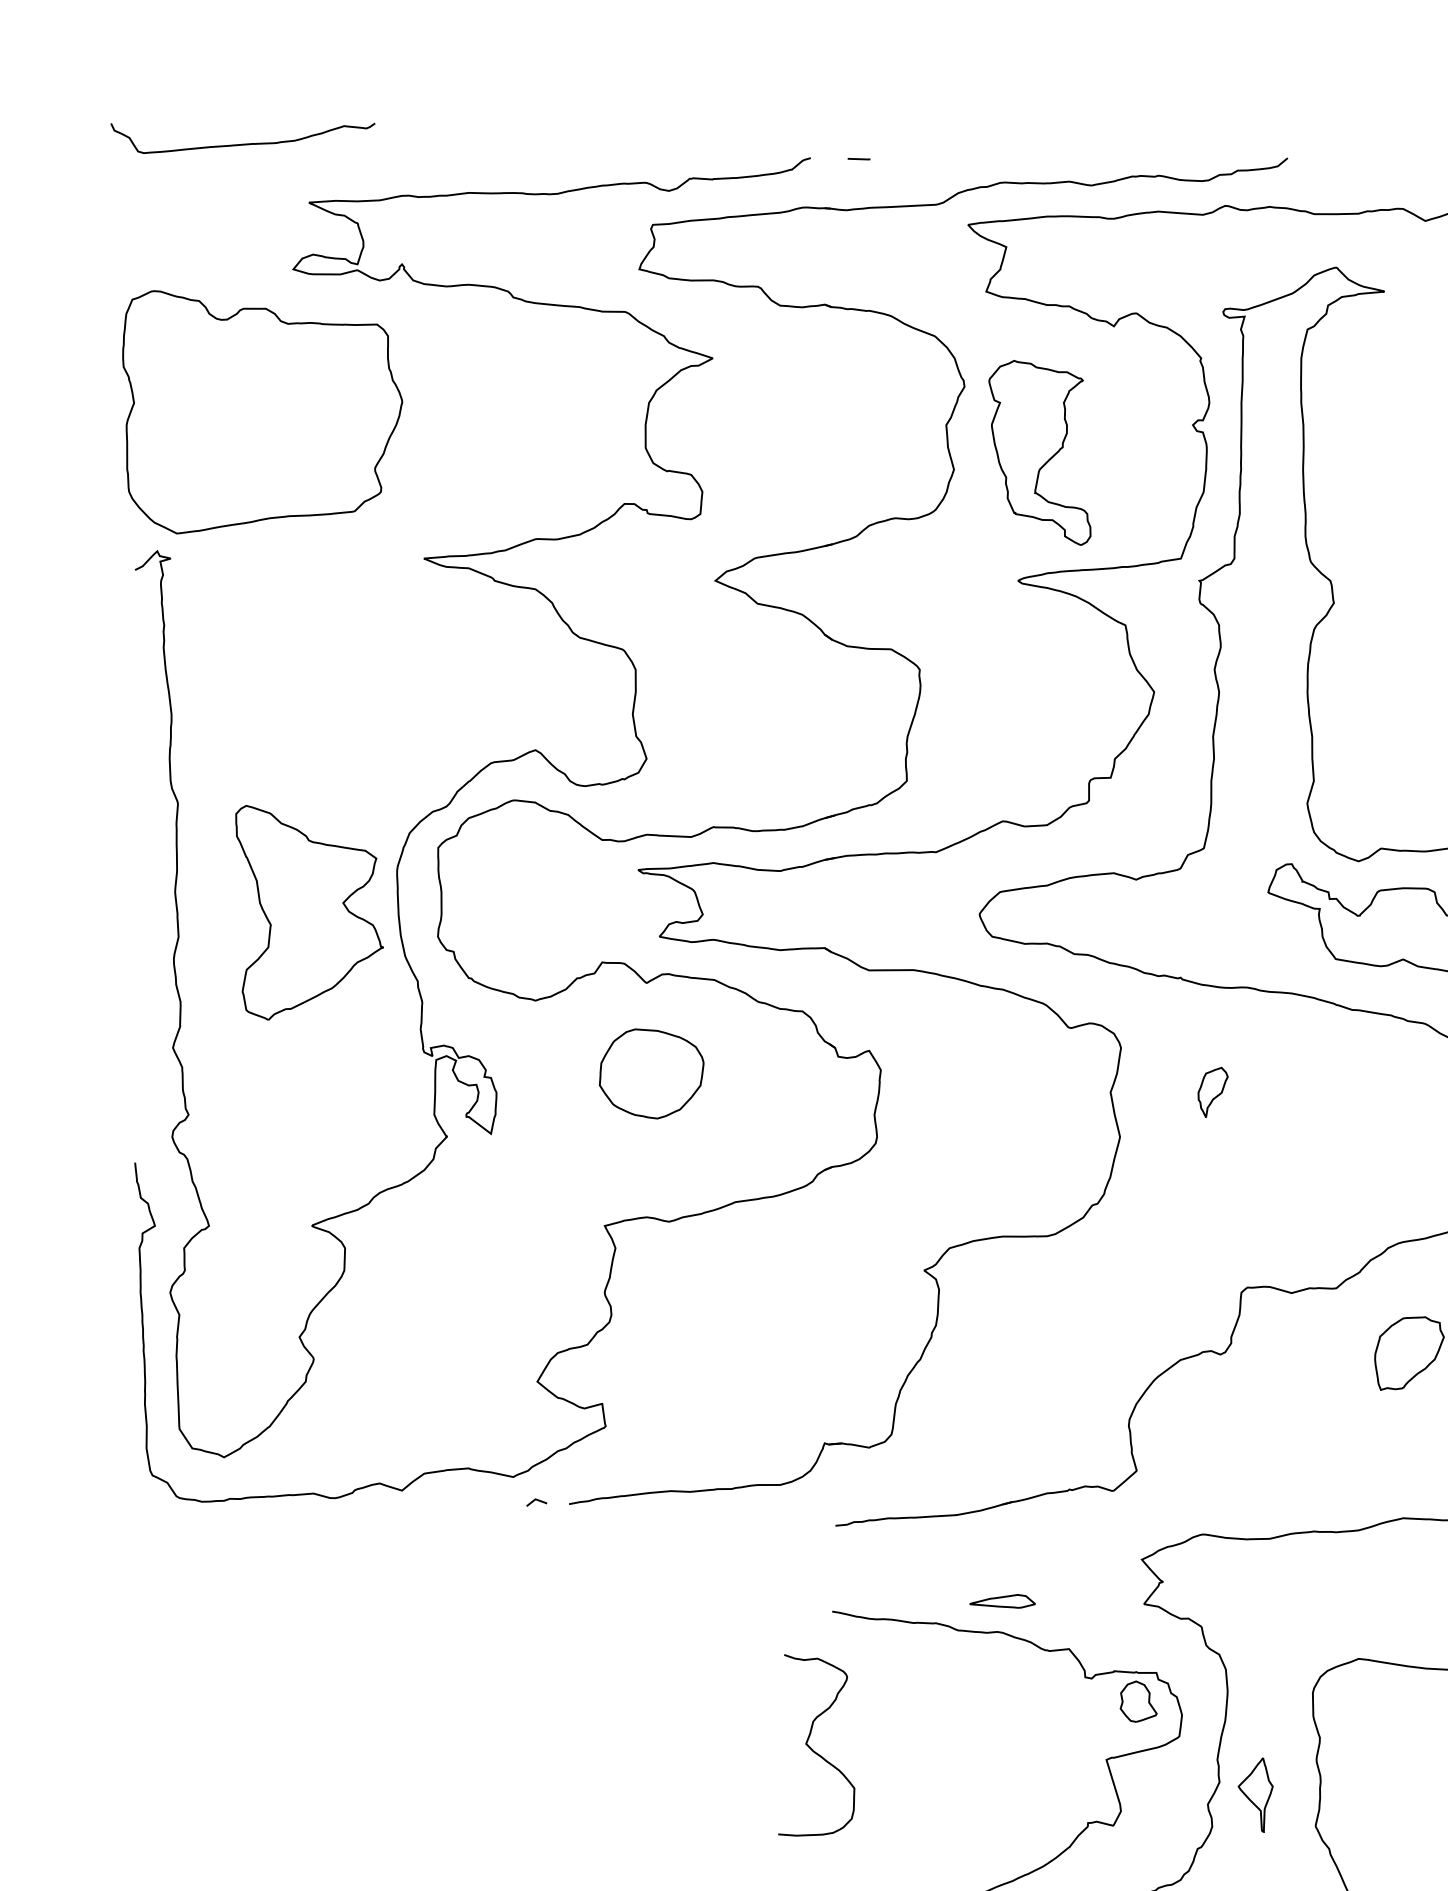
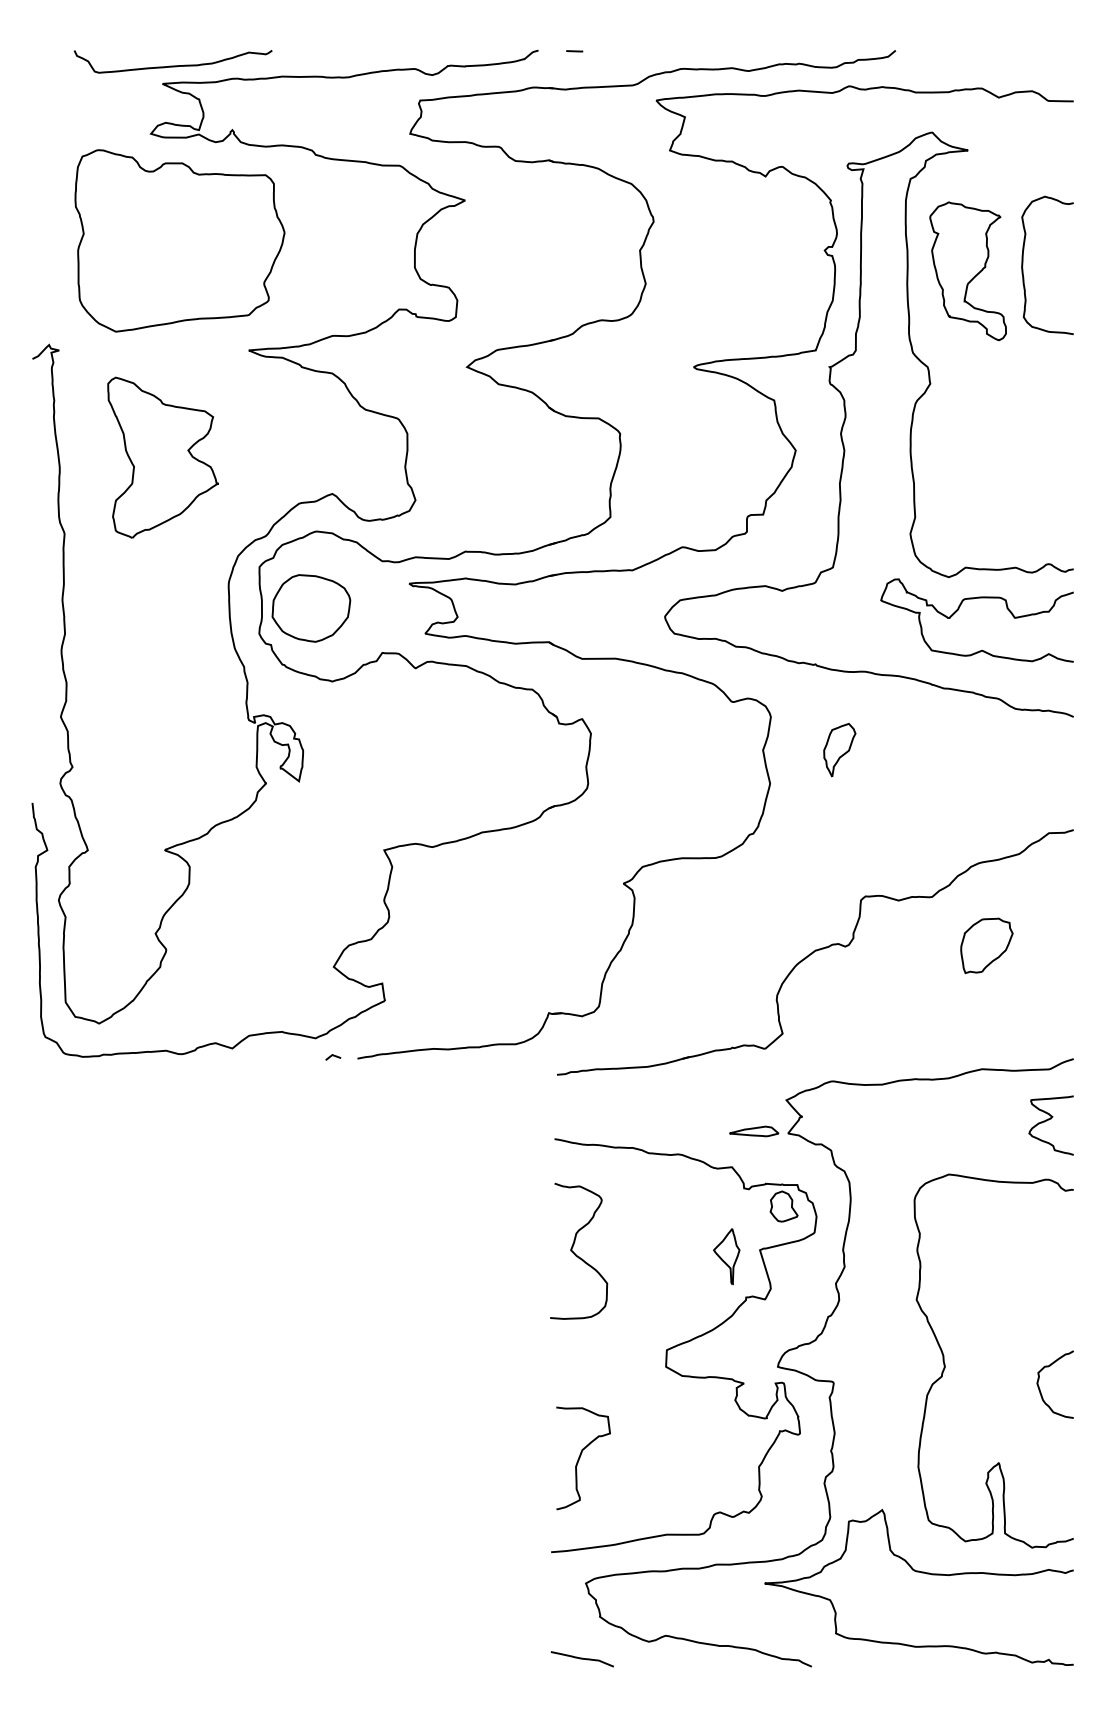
curve: (241, 143) -> (172, 65), moved
part: (261, 411) -> (179, 240), moved
part: (1039, 453) -> (967, 271), moved
part: (308, 912) -> (162, 457), moved
part: (651, 1074) -> (311, 608), moved
part: (1212, 1092) -> (839, 750), size x1.43
part: (1003, 1601) -> (754, 1131), moved
curve: (812, 1748) -> (575, 1253), moved
part: (1255, 1795) -> (726, 1256), moved

